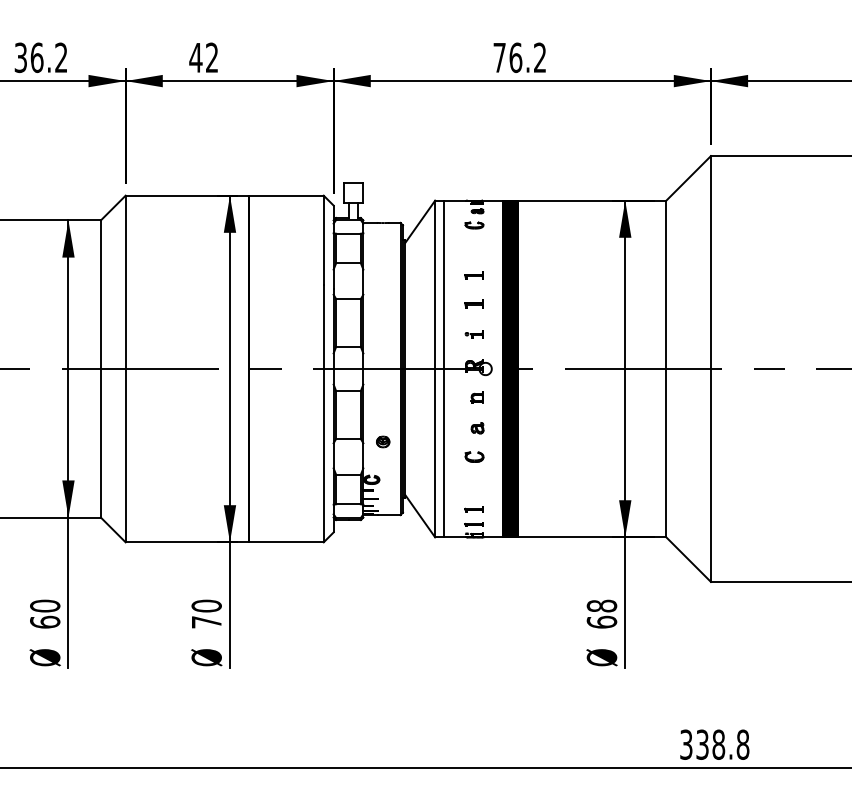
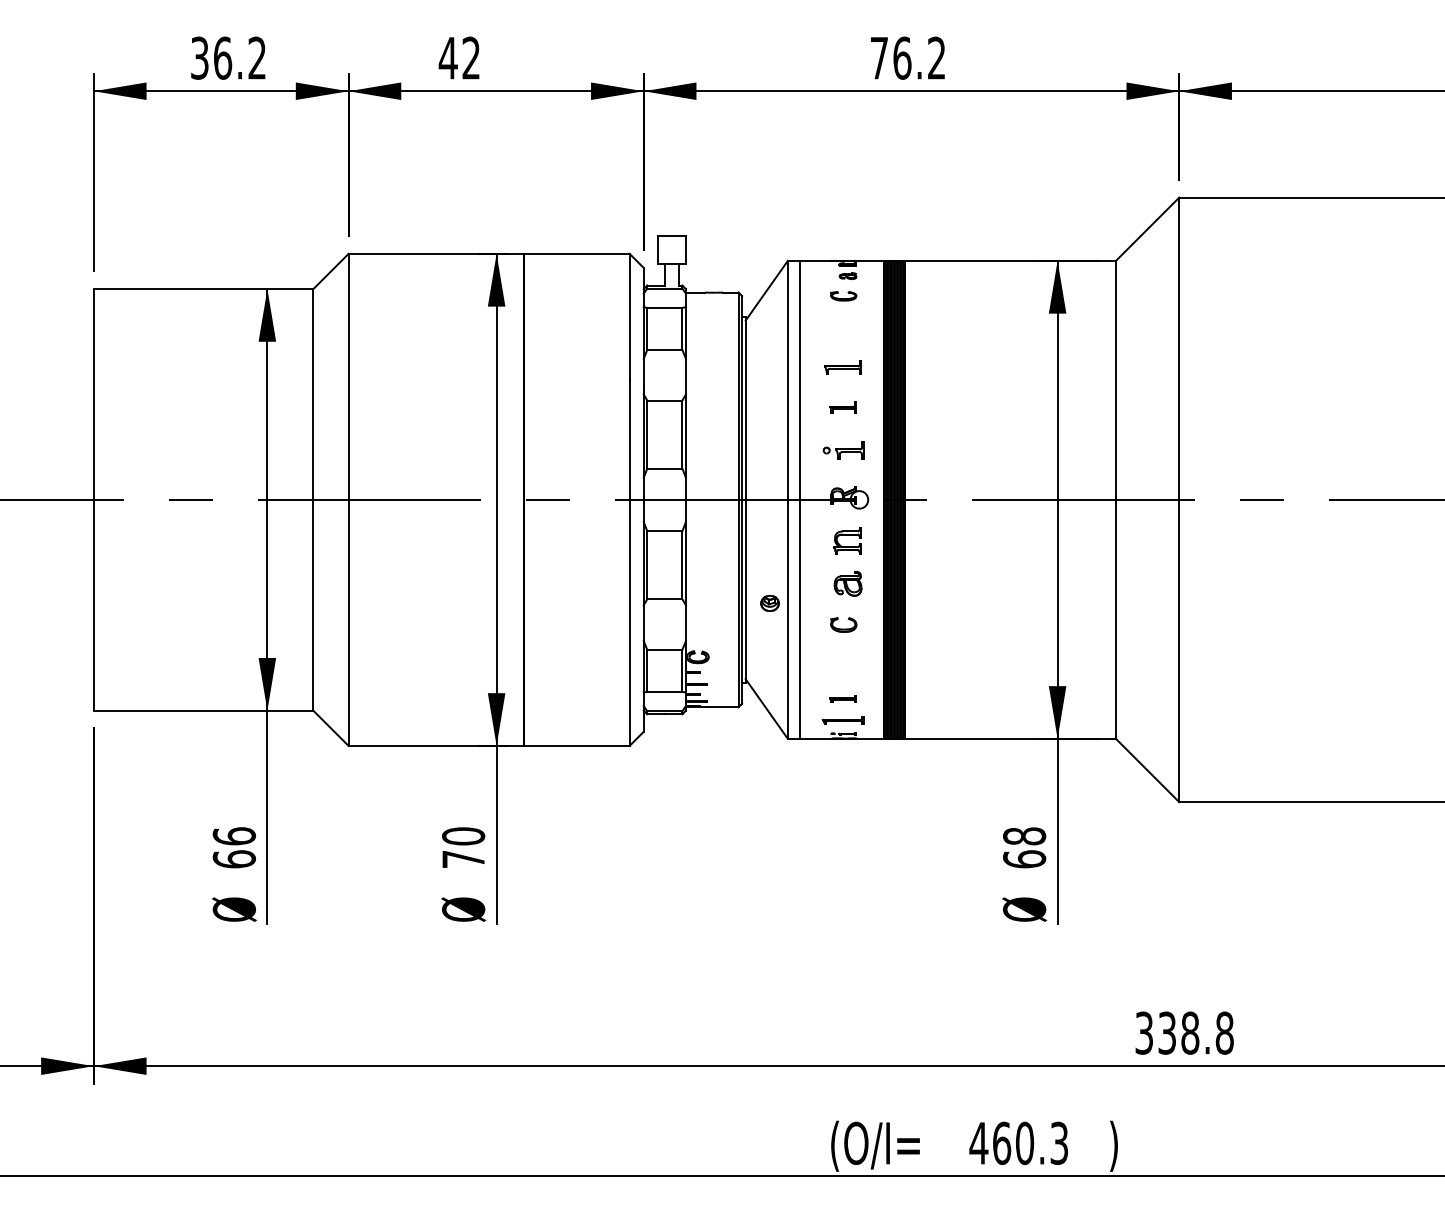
part: (473, 275) -> (842, 367), size x1.4
part: (474, 334) -> (843, 450), size x1.6
part: (477, 397) -> (847, 540), size x1.6
part: (477, 427) -> (847, 583), size x1.6
part: (382, 442) -> (769, 603), moved
part: (473, 523) -> (842, 719), size x1.6
text: (44, 606) -> (233, 836), 60 -> 66

